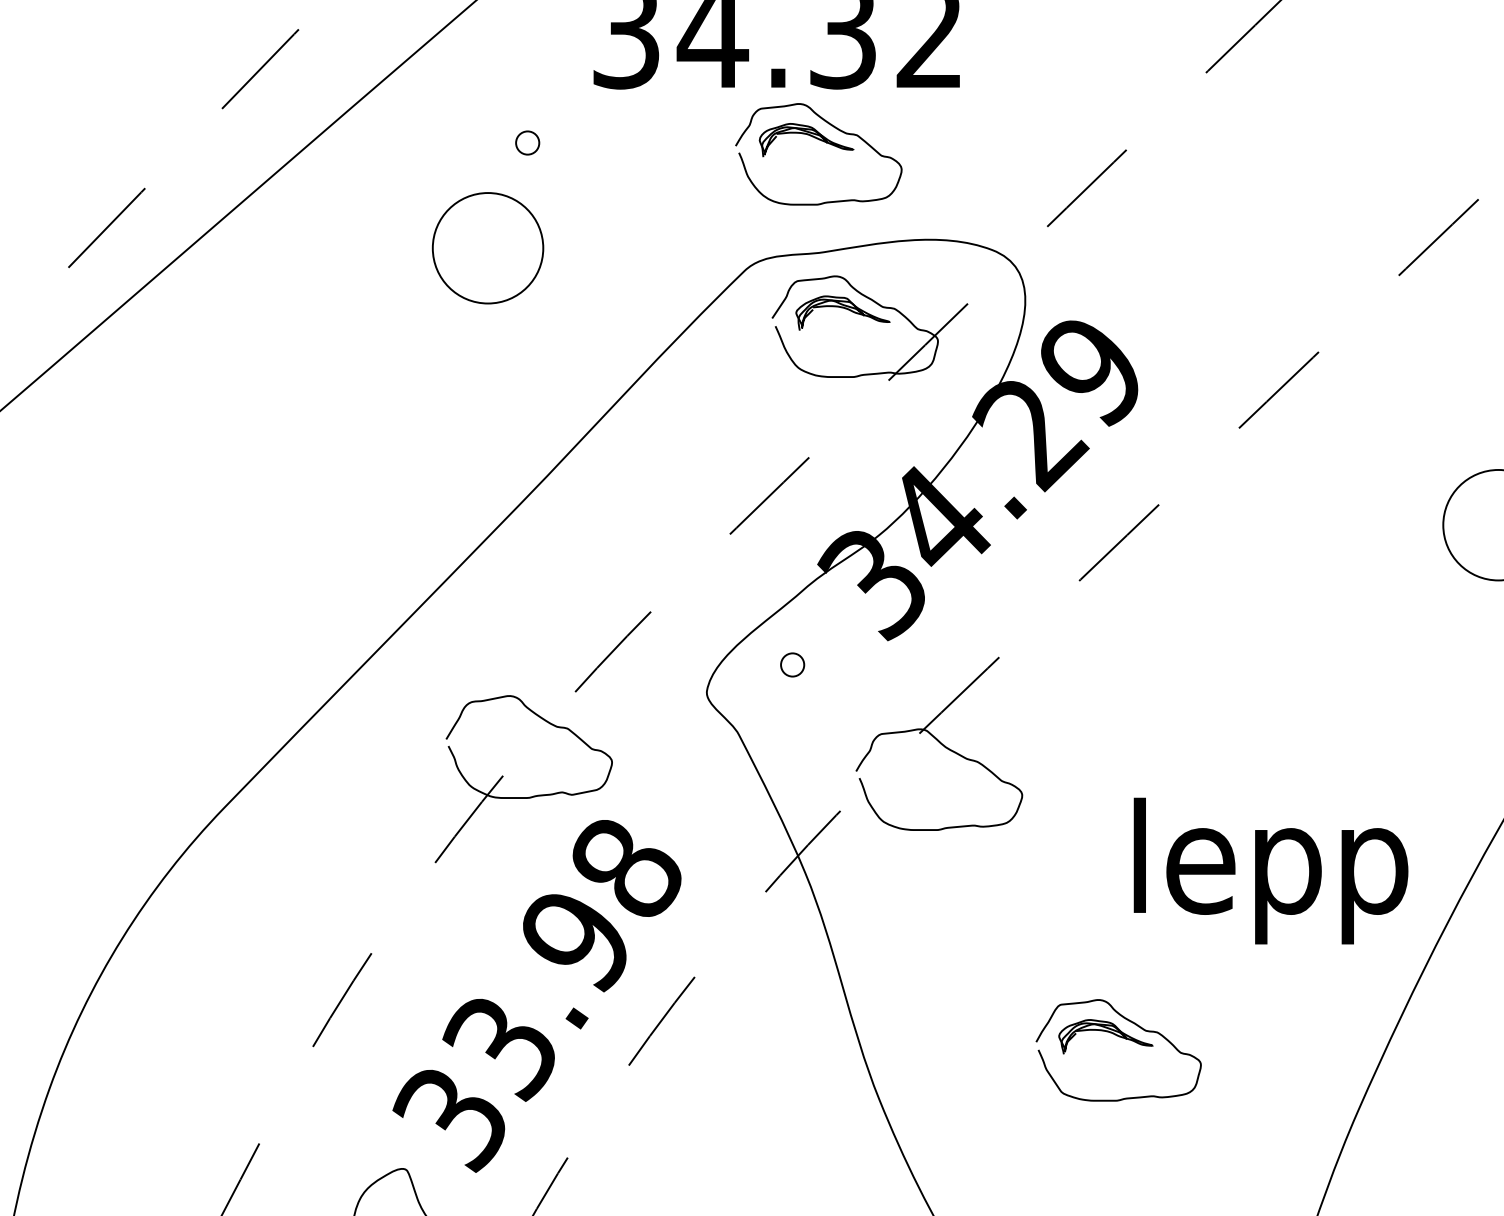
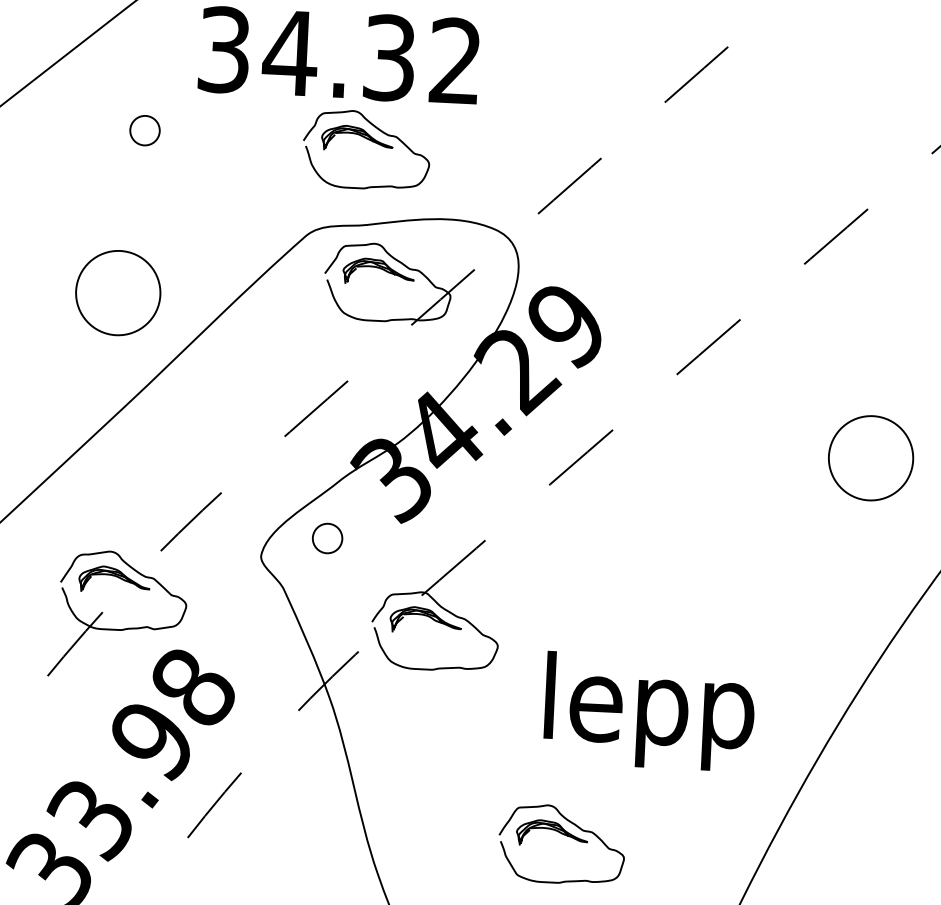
circle: (527, 142) -> (144, 130), size x1.67
circle: (487, 248) -> (117, 293), moved
circle: (792, 664) -> (327, 538), size x1.67
part: (516, 732) -> (114, 579), added
part: (926, 765) -> (425, 620), added
text: (1270, 870) -> (649, 711), moved

